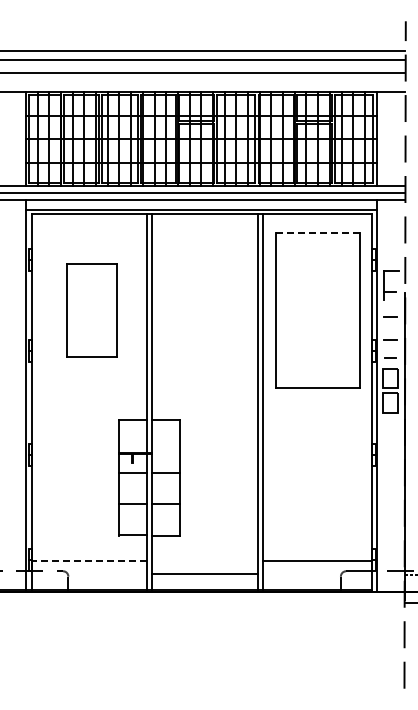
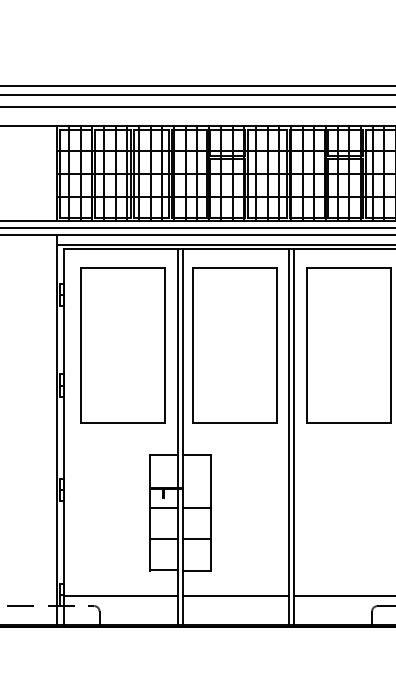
line: (317, 232) -> (348, 267), dashed -> solid
part: (91, 310) -> (122, 345), size x1.67
part: (202, 310) -> (233, 345), added
line: (88, 561) -> (119, 596), dashed -> solid
line: (204, 574) -> (235, 596), moved

